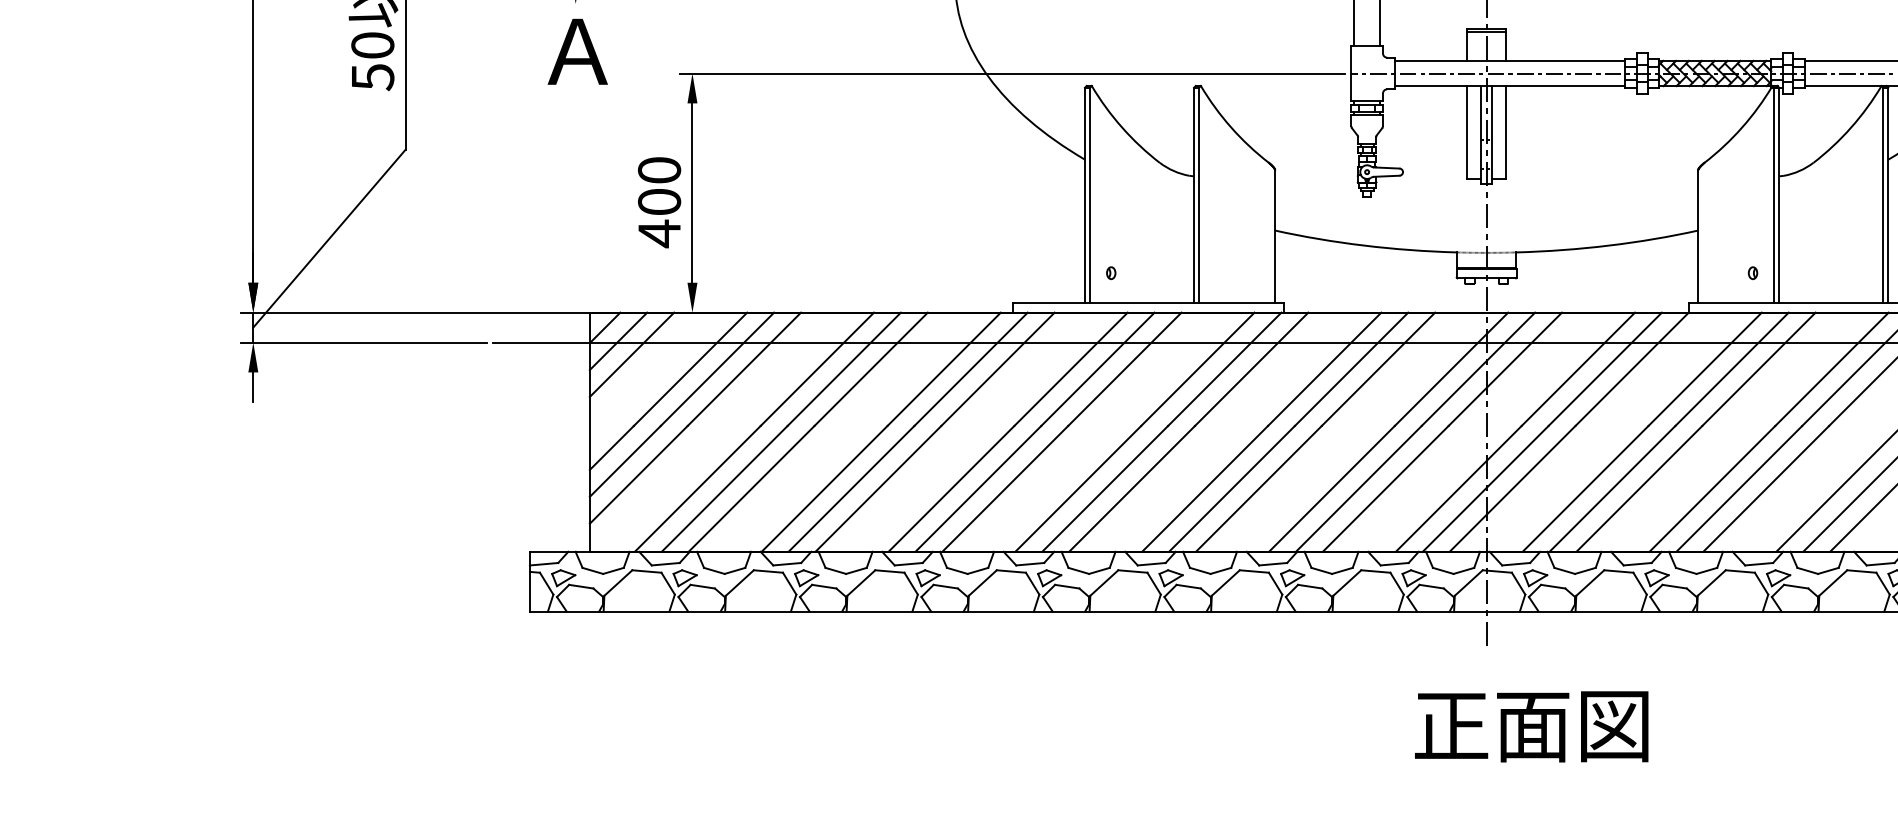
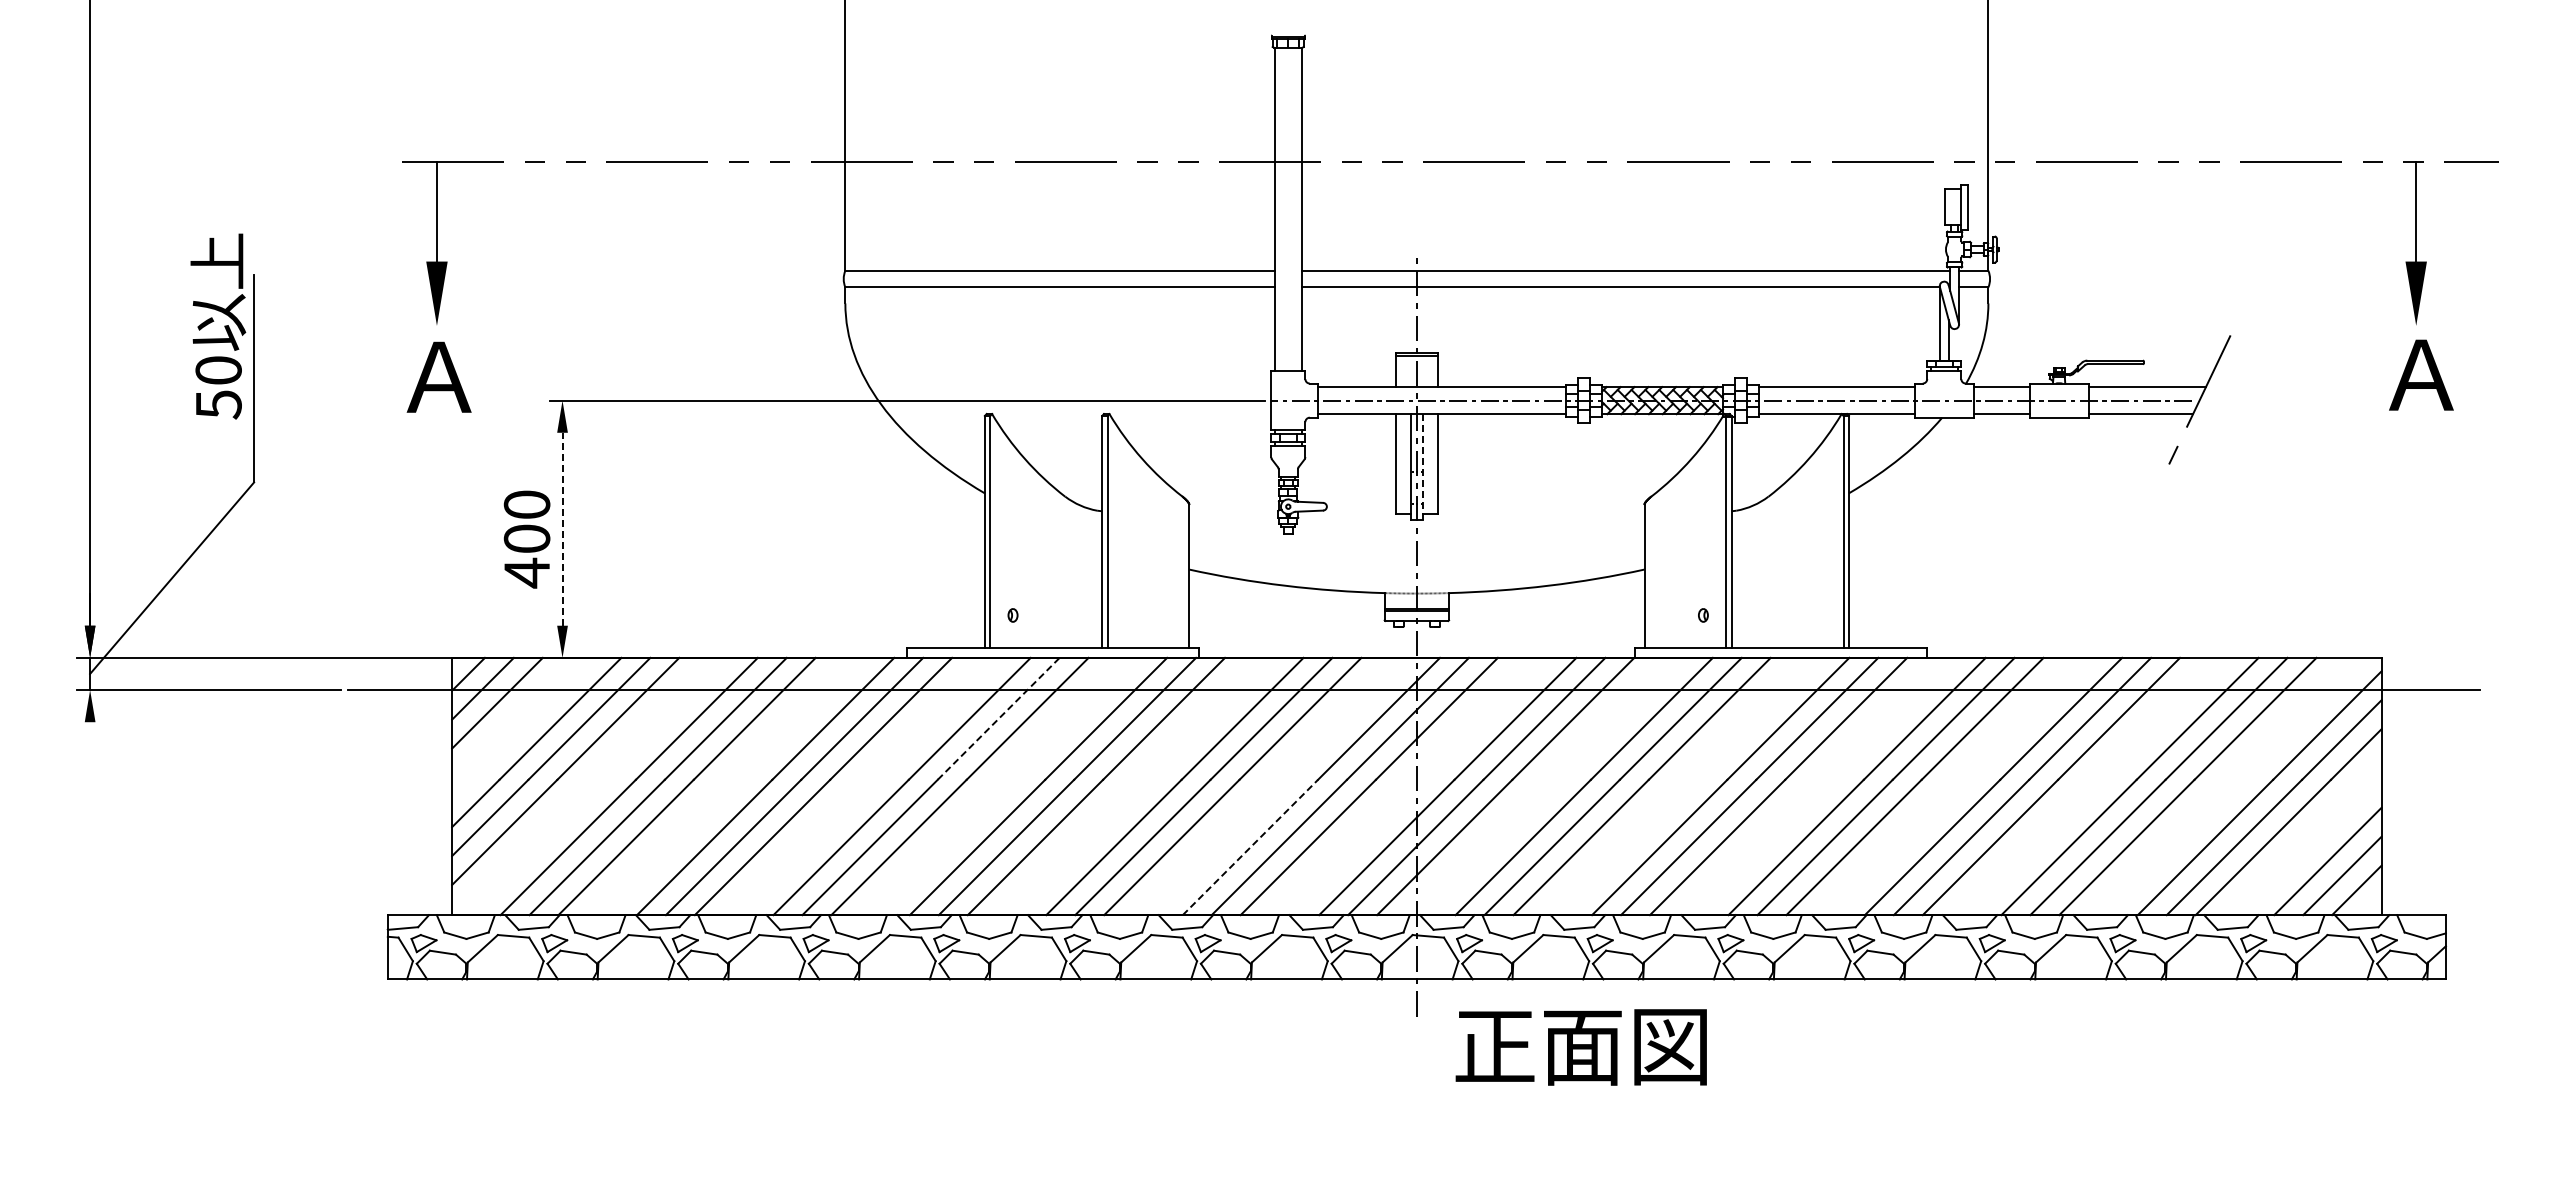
line: (1491, 135) -> (1422, 467), solid -> dashed
line: (692, 192) -> (562, 528), solid -> dashed
line: (1098, 369) -> (999, 718), solid -> dashed
line: (253, 387) -> (90, 738), removed
line: (1331, 488) -> (1250, 847), solid -> dashed
text: (1530, 726) -> (1580, 1047), moved

